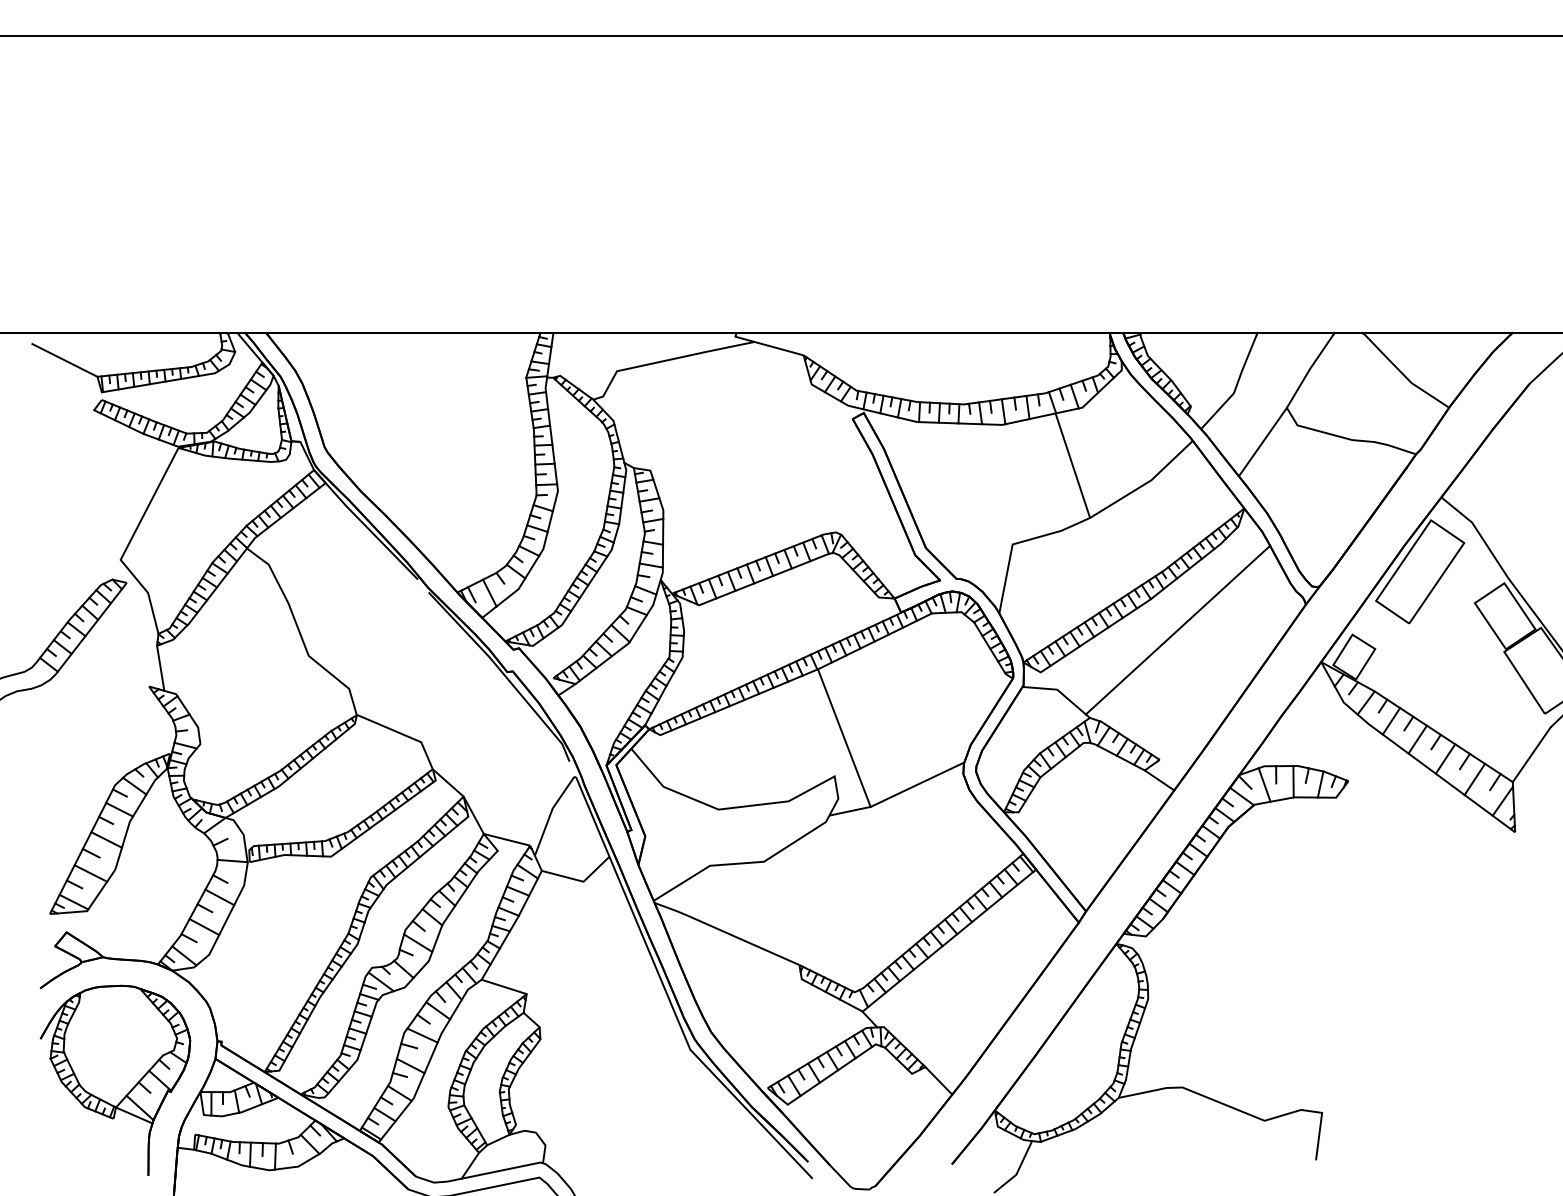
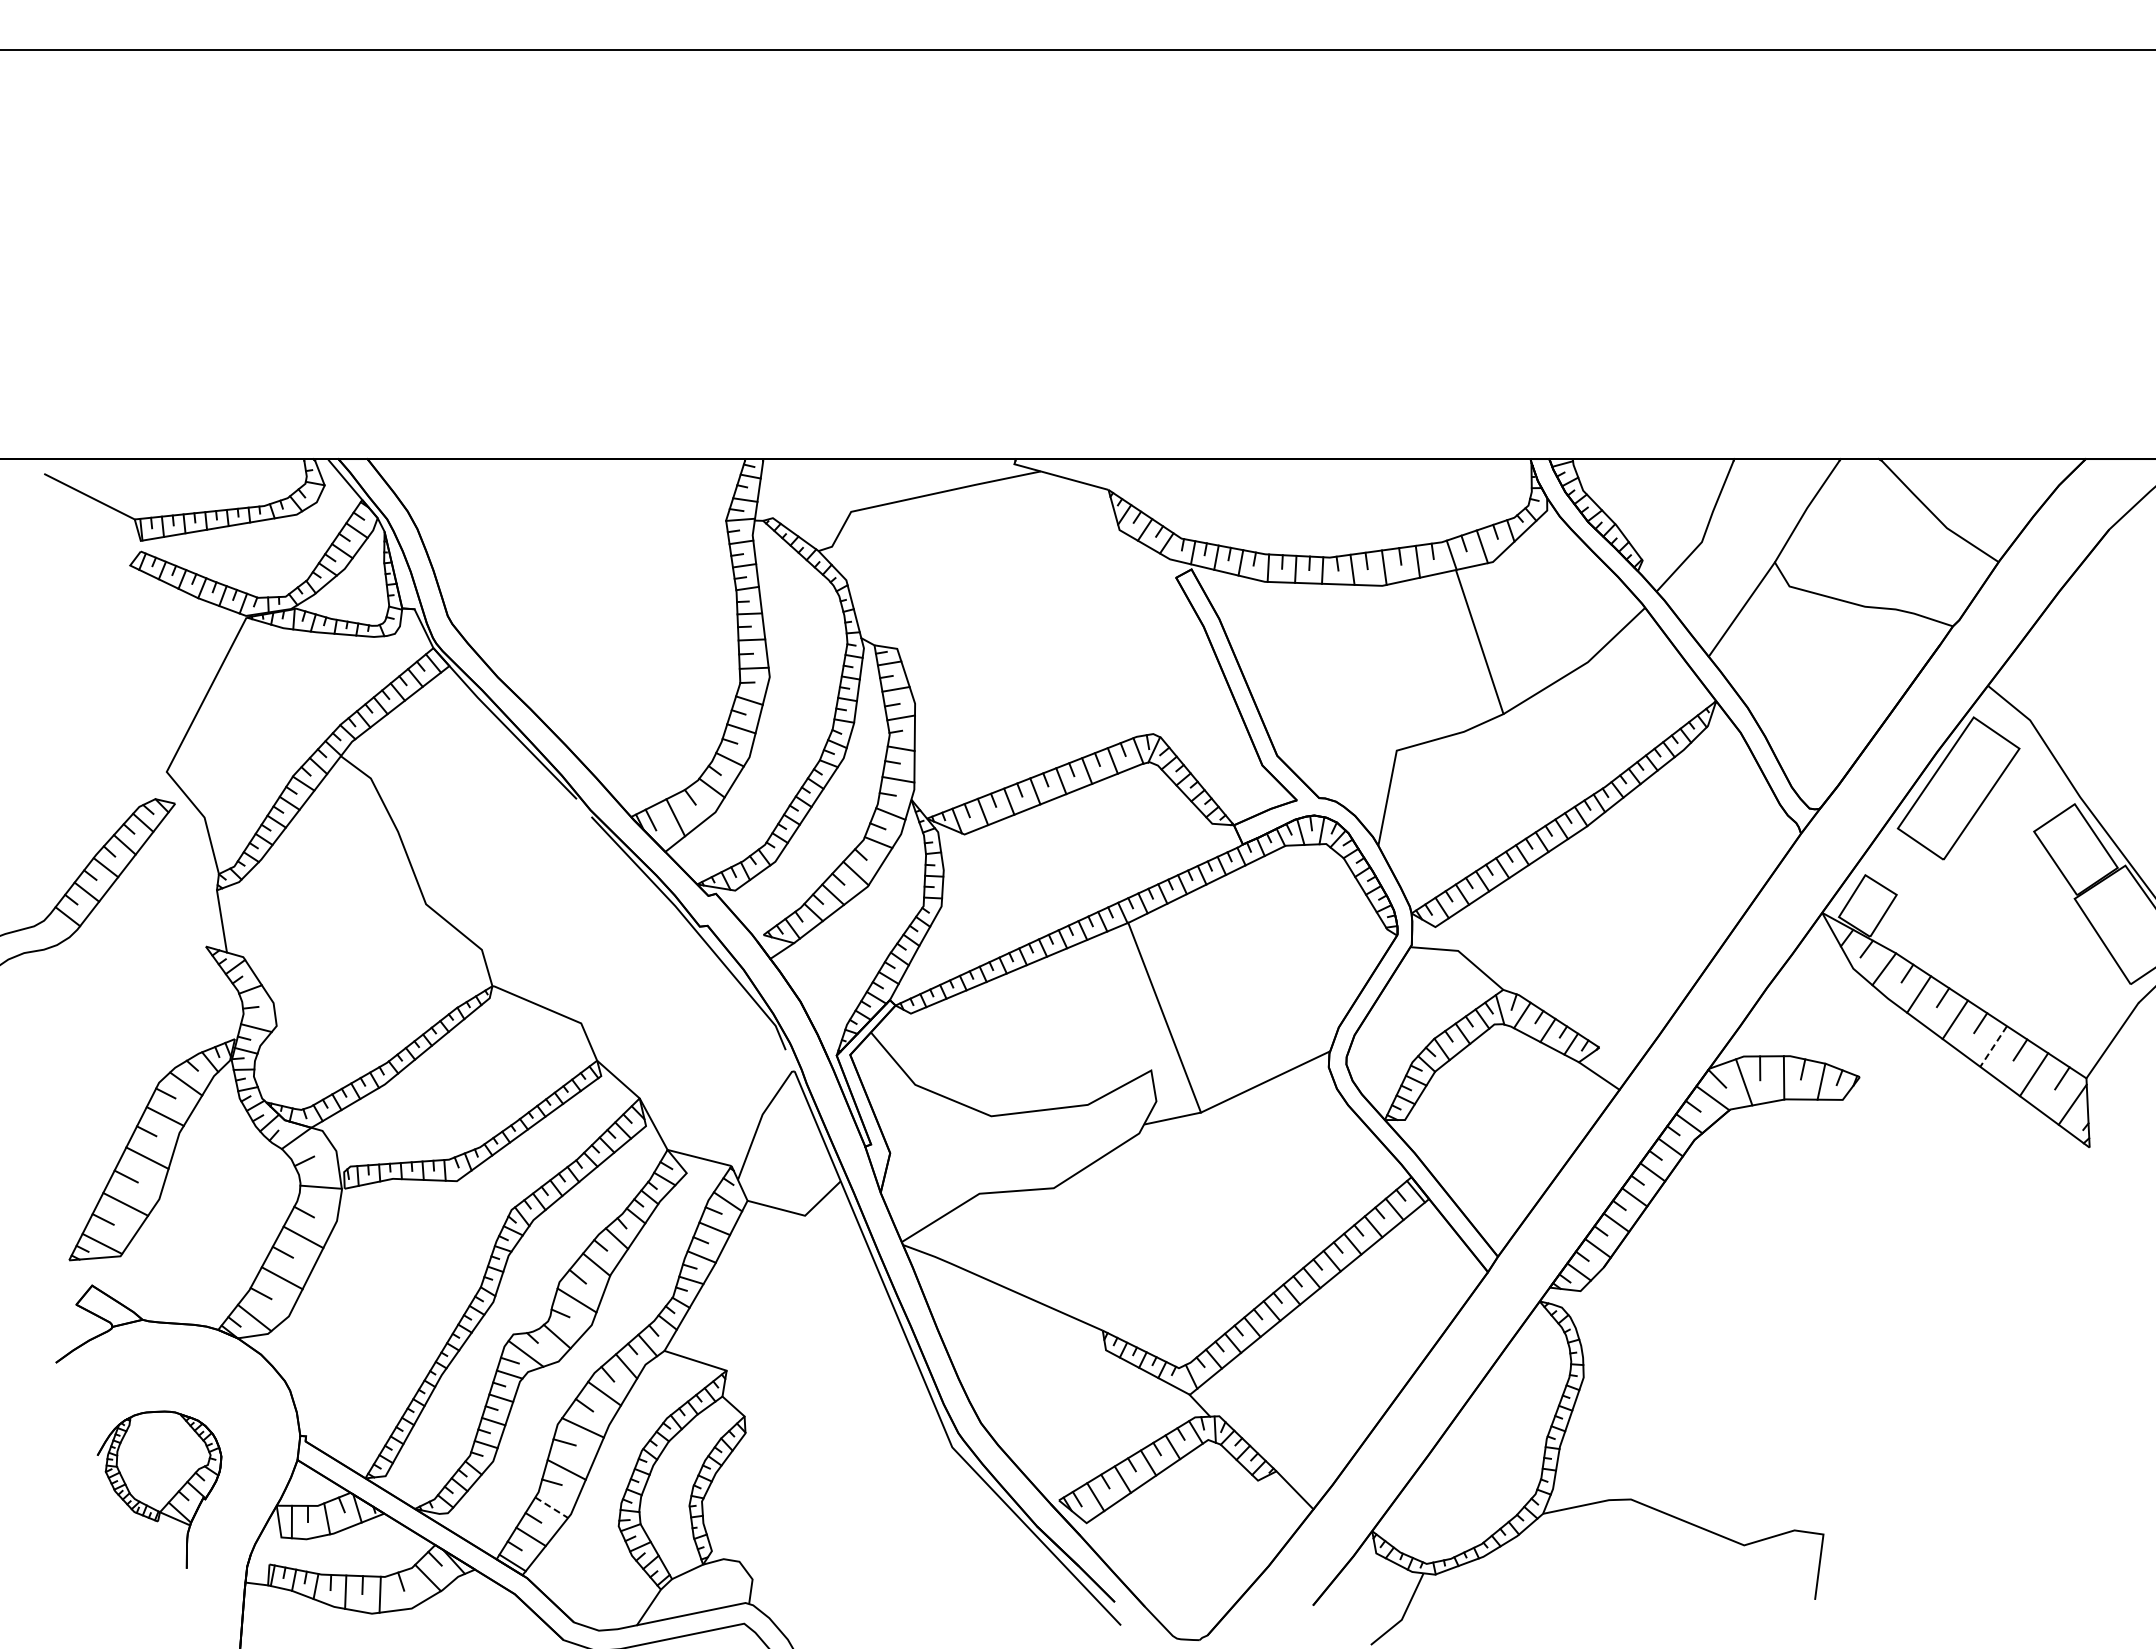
line: (1177, 629) -> (1624, 868), removed
line: (1445, 758) -> (1993, 1046), solid -> dashed
part: (115, 1080) -> (159, 1489), size x0.6
line: (400, 1093) -> (552, 1507), solid -> dashed

